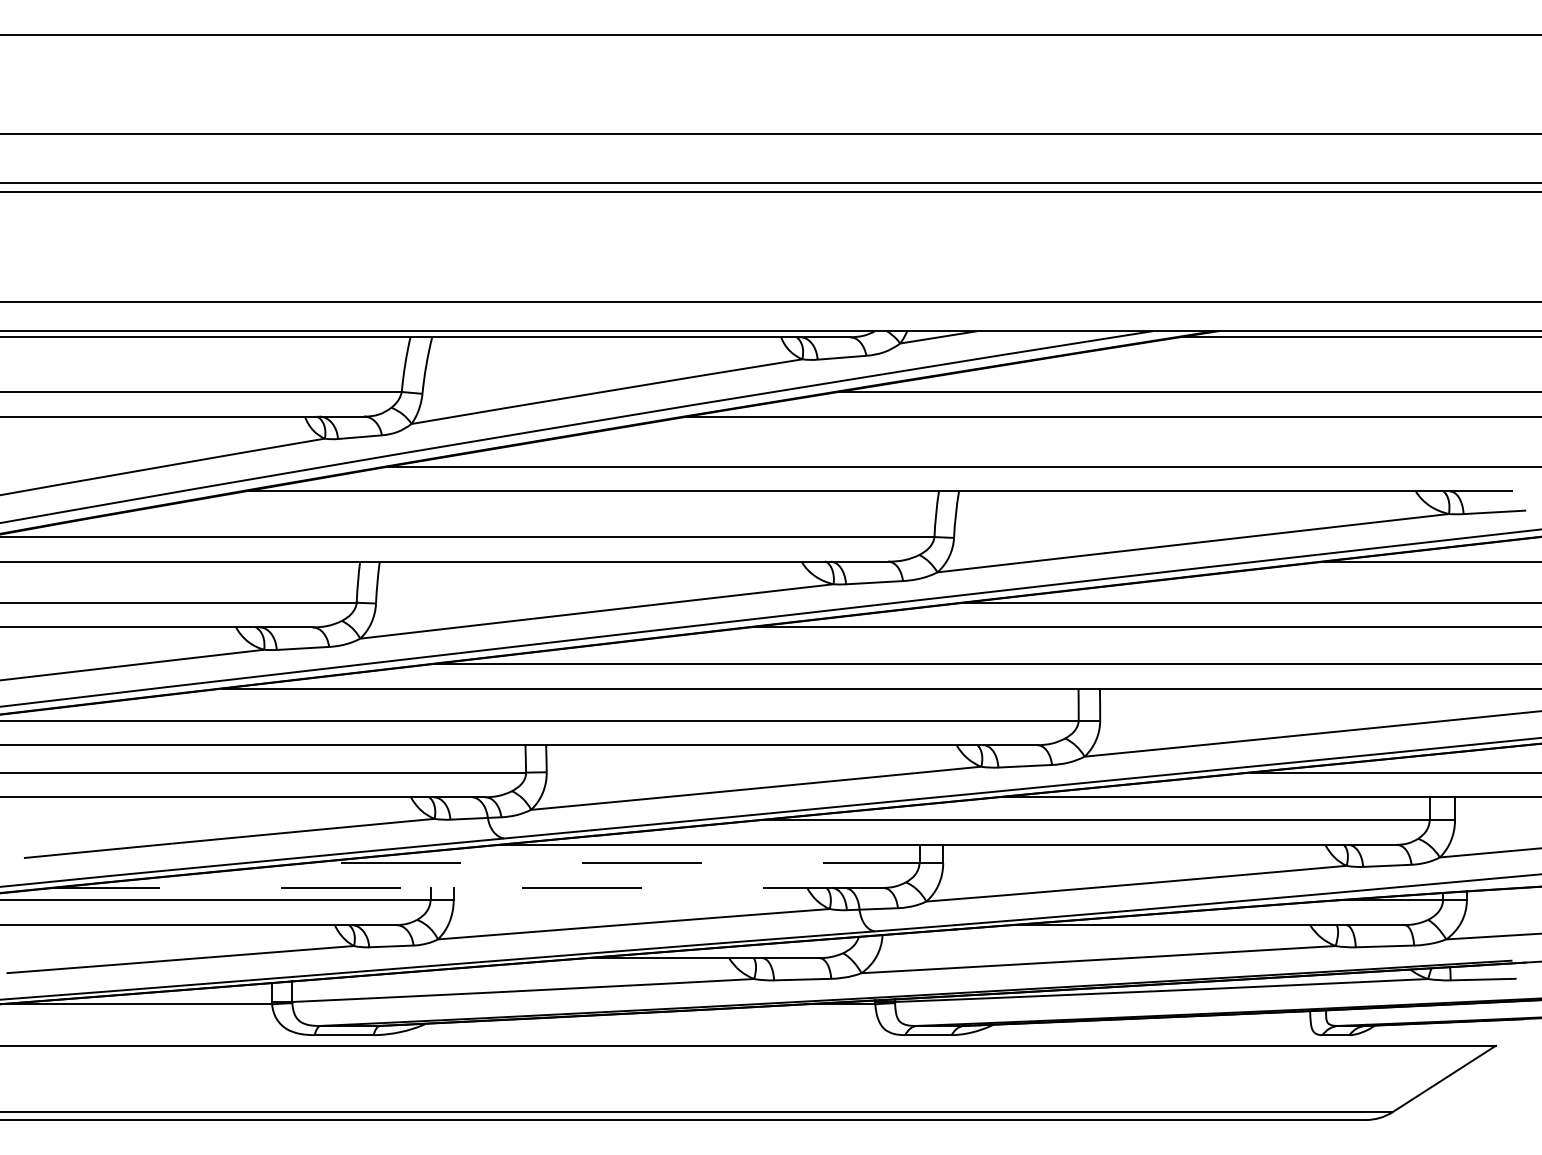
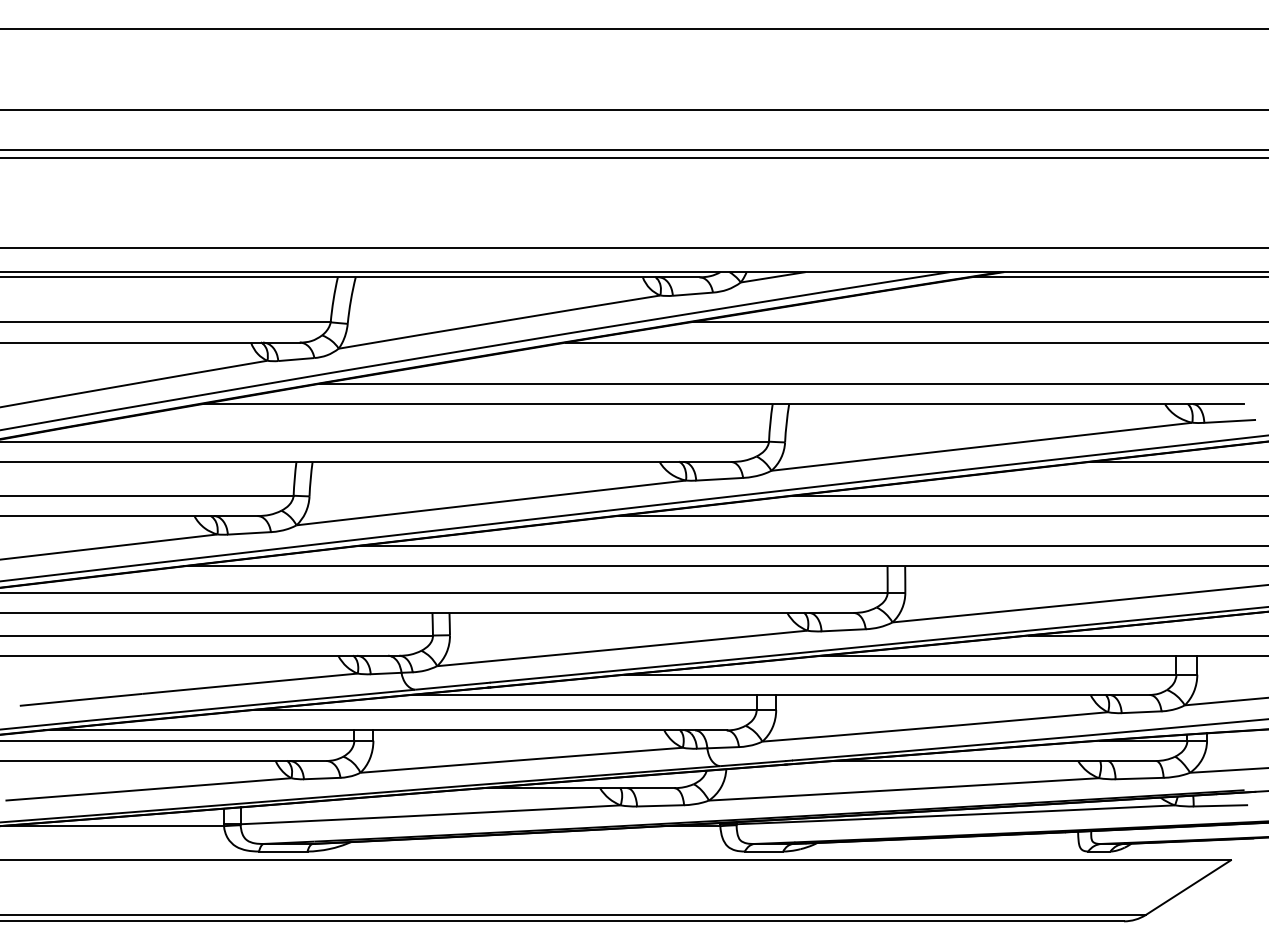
line: (623, 863) -> (513, 710), dashed -> solid
line: (468, 888) -> (385, 730), dashed -> solid

